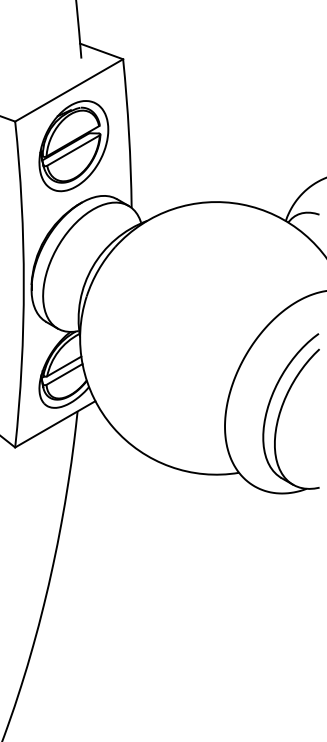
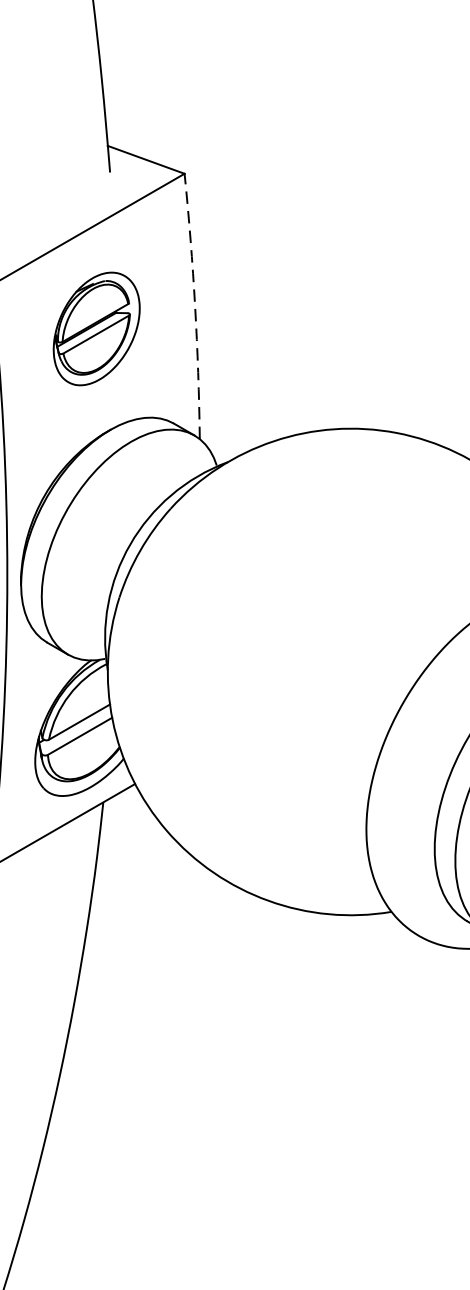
arc: (129, 133) -> (195, 306), solid -> dashed
part: (73, 146) -> (95, 329), size x0.7

